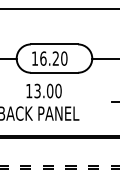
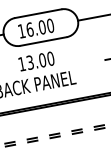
text: (55, 58) -> (41, 27), 16.20 -> 16.00

